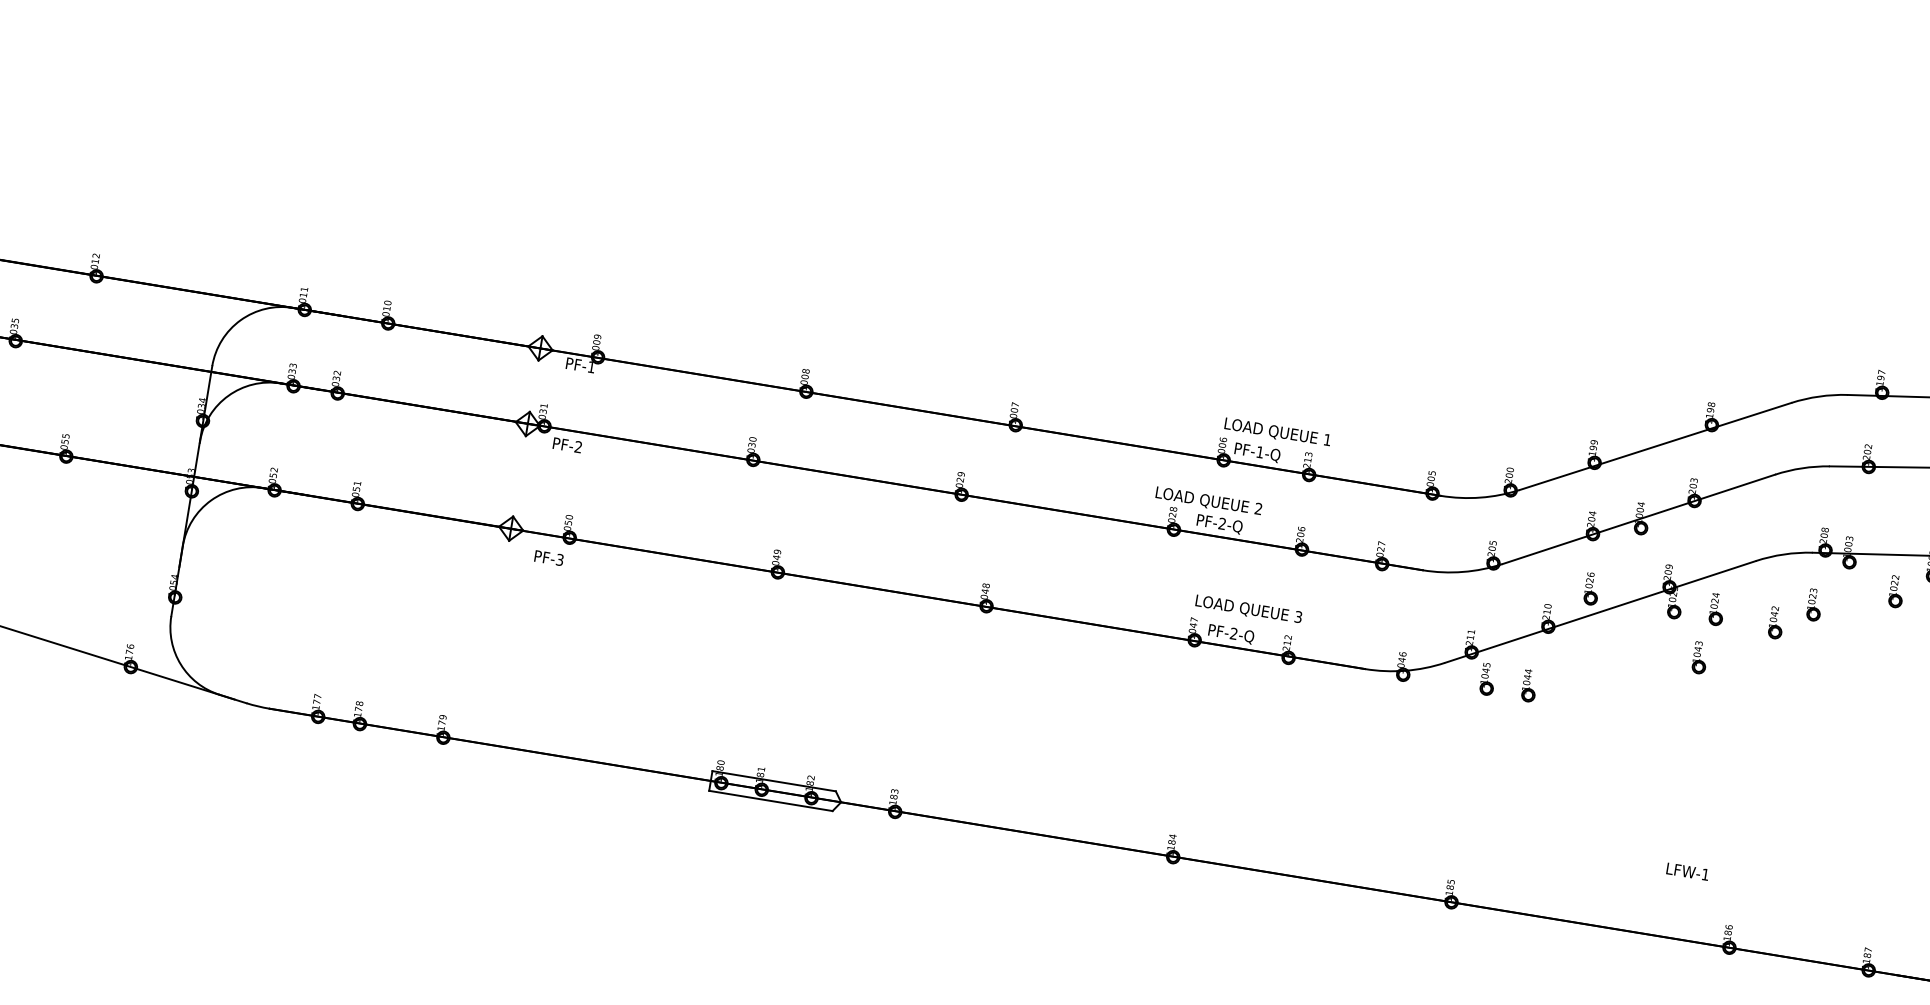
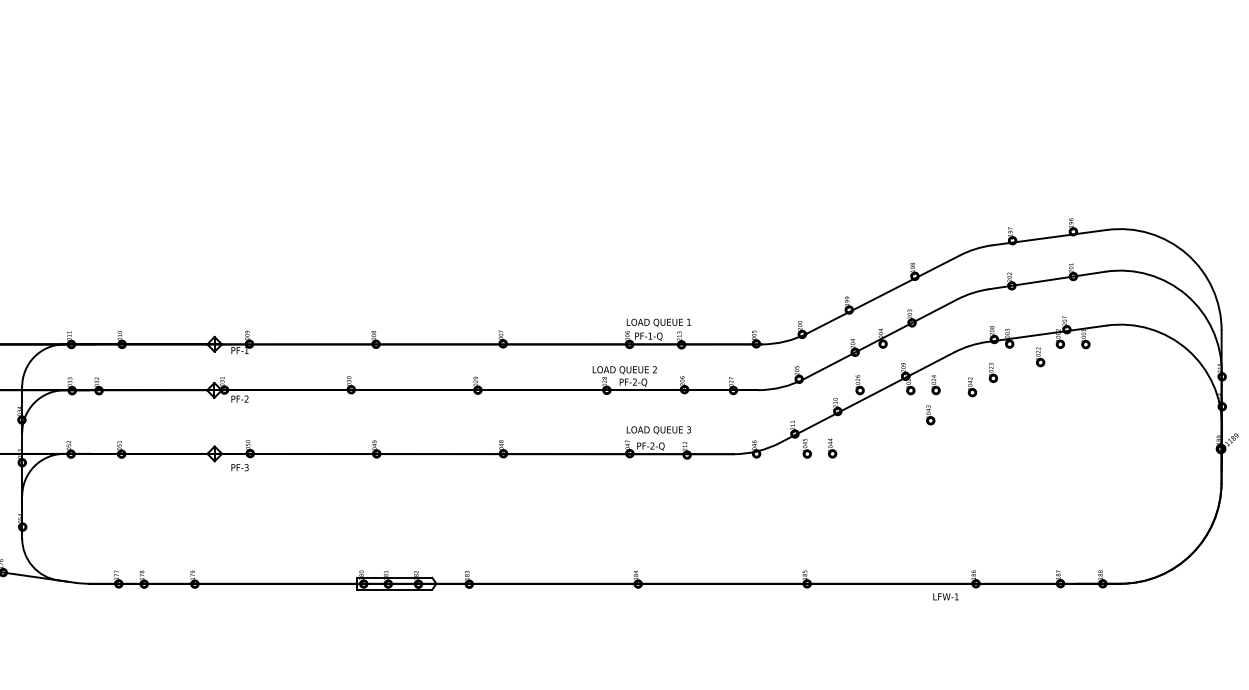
text: (1687, 871) -> (945, 596), moved

